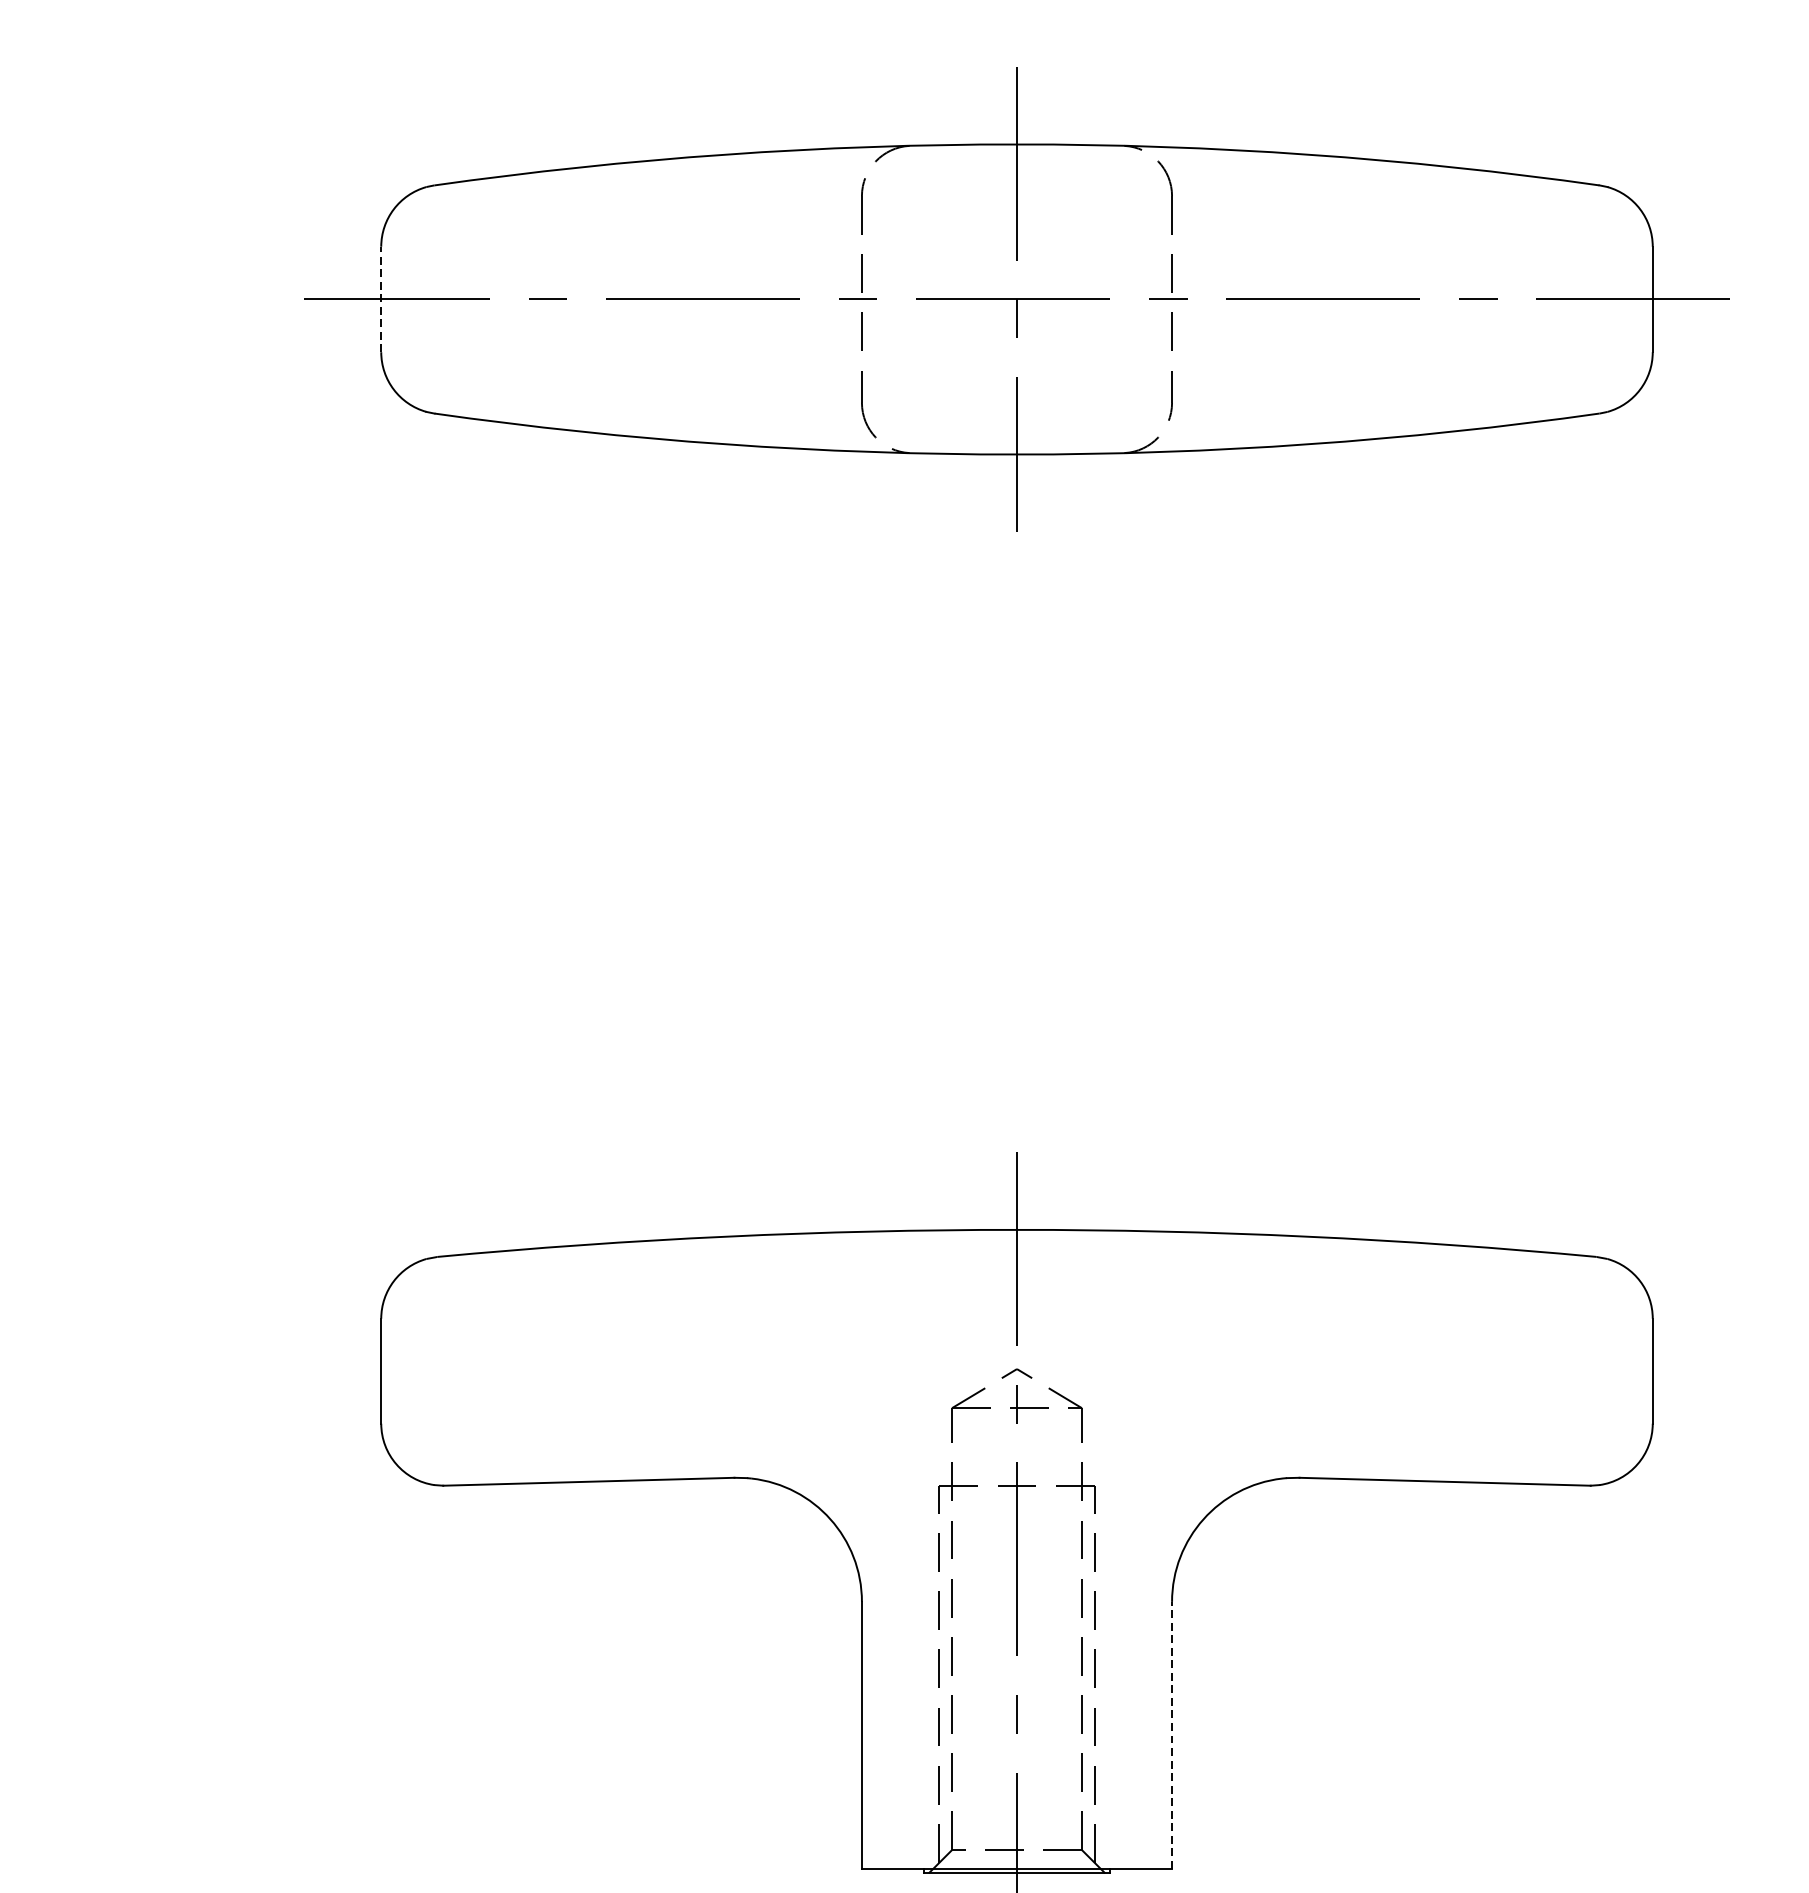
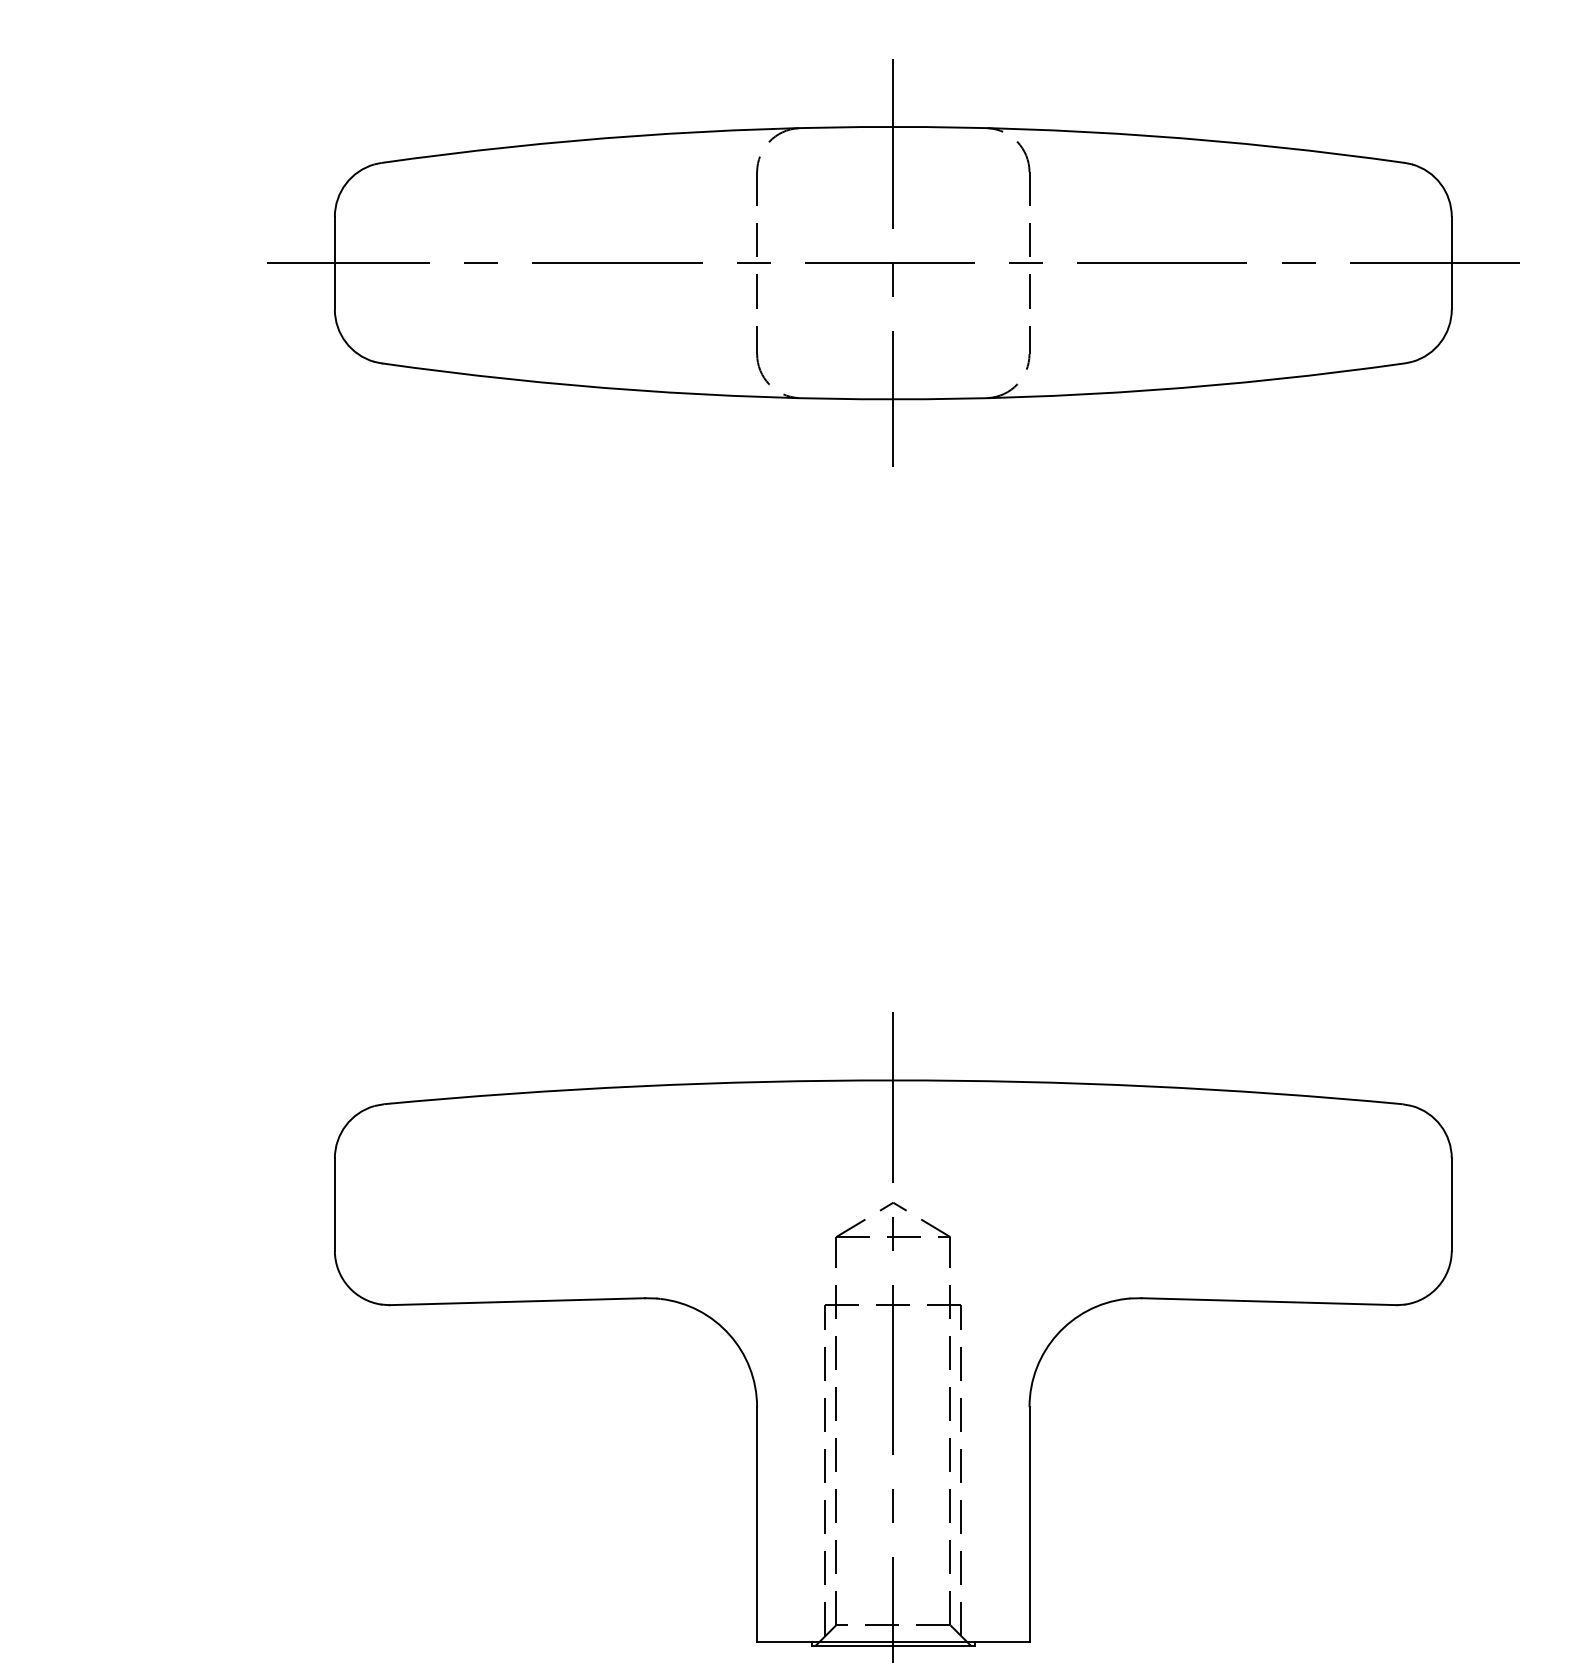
line: (380, 298) -> (334, 262), dashed -> solid
line: (1172, 1735) -> (1029, 1524), dashed -> solid

